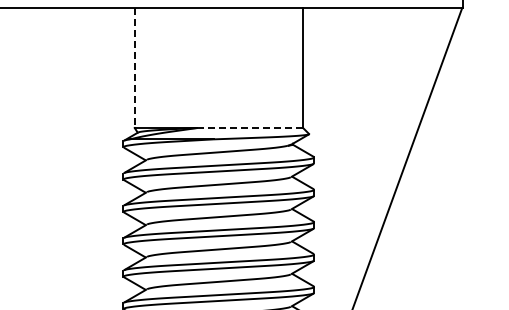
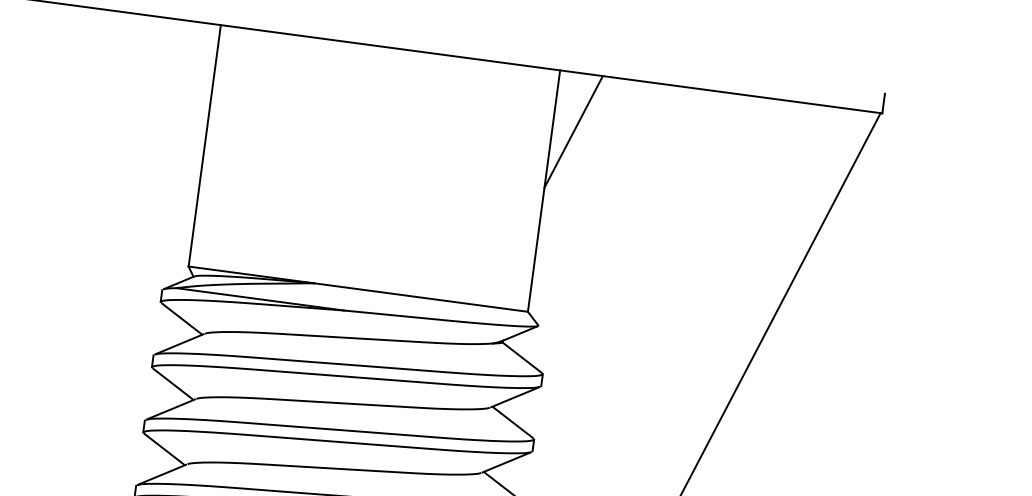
line: (313, 37) -> (573, 132), added
line: (134, 68) -> (204, 146), dashed -> solid
line: (250, 128) -> (421, 298), dashed -> solid

